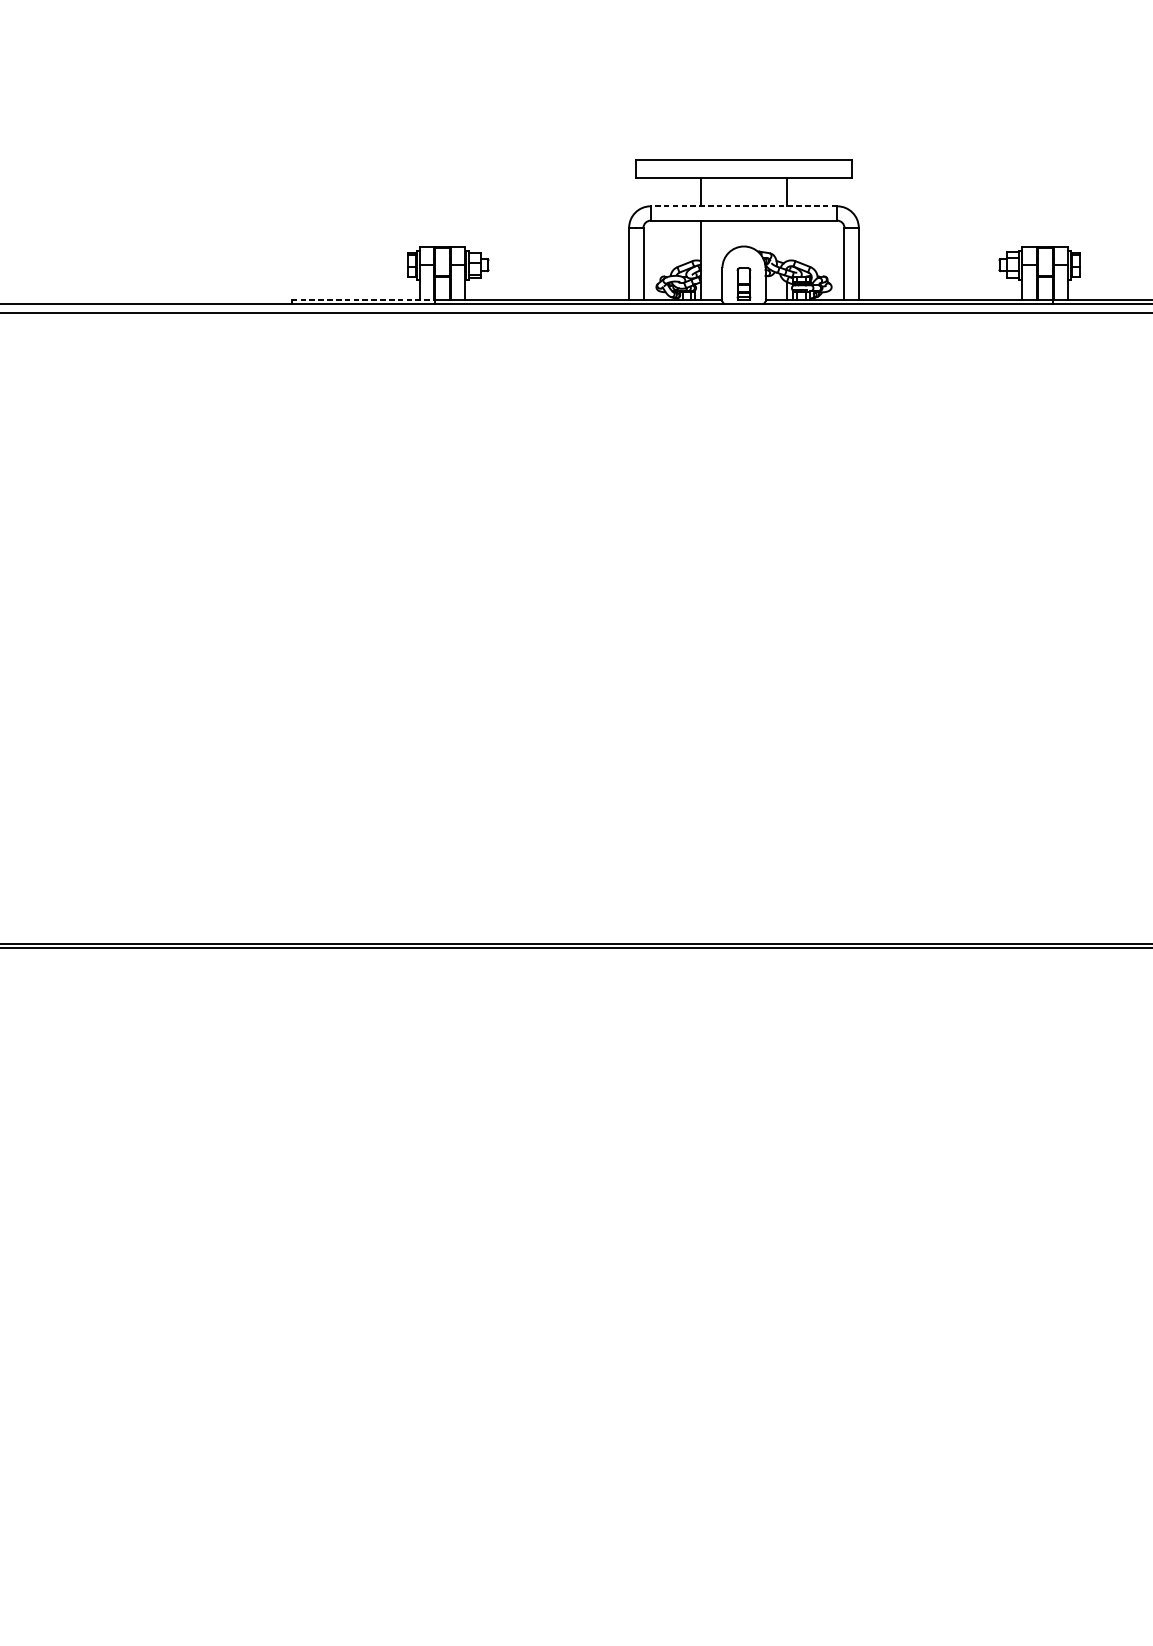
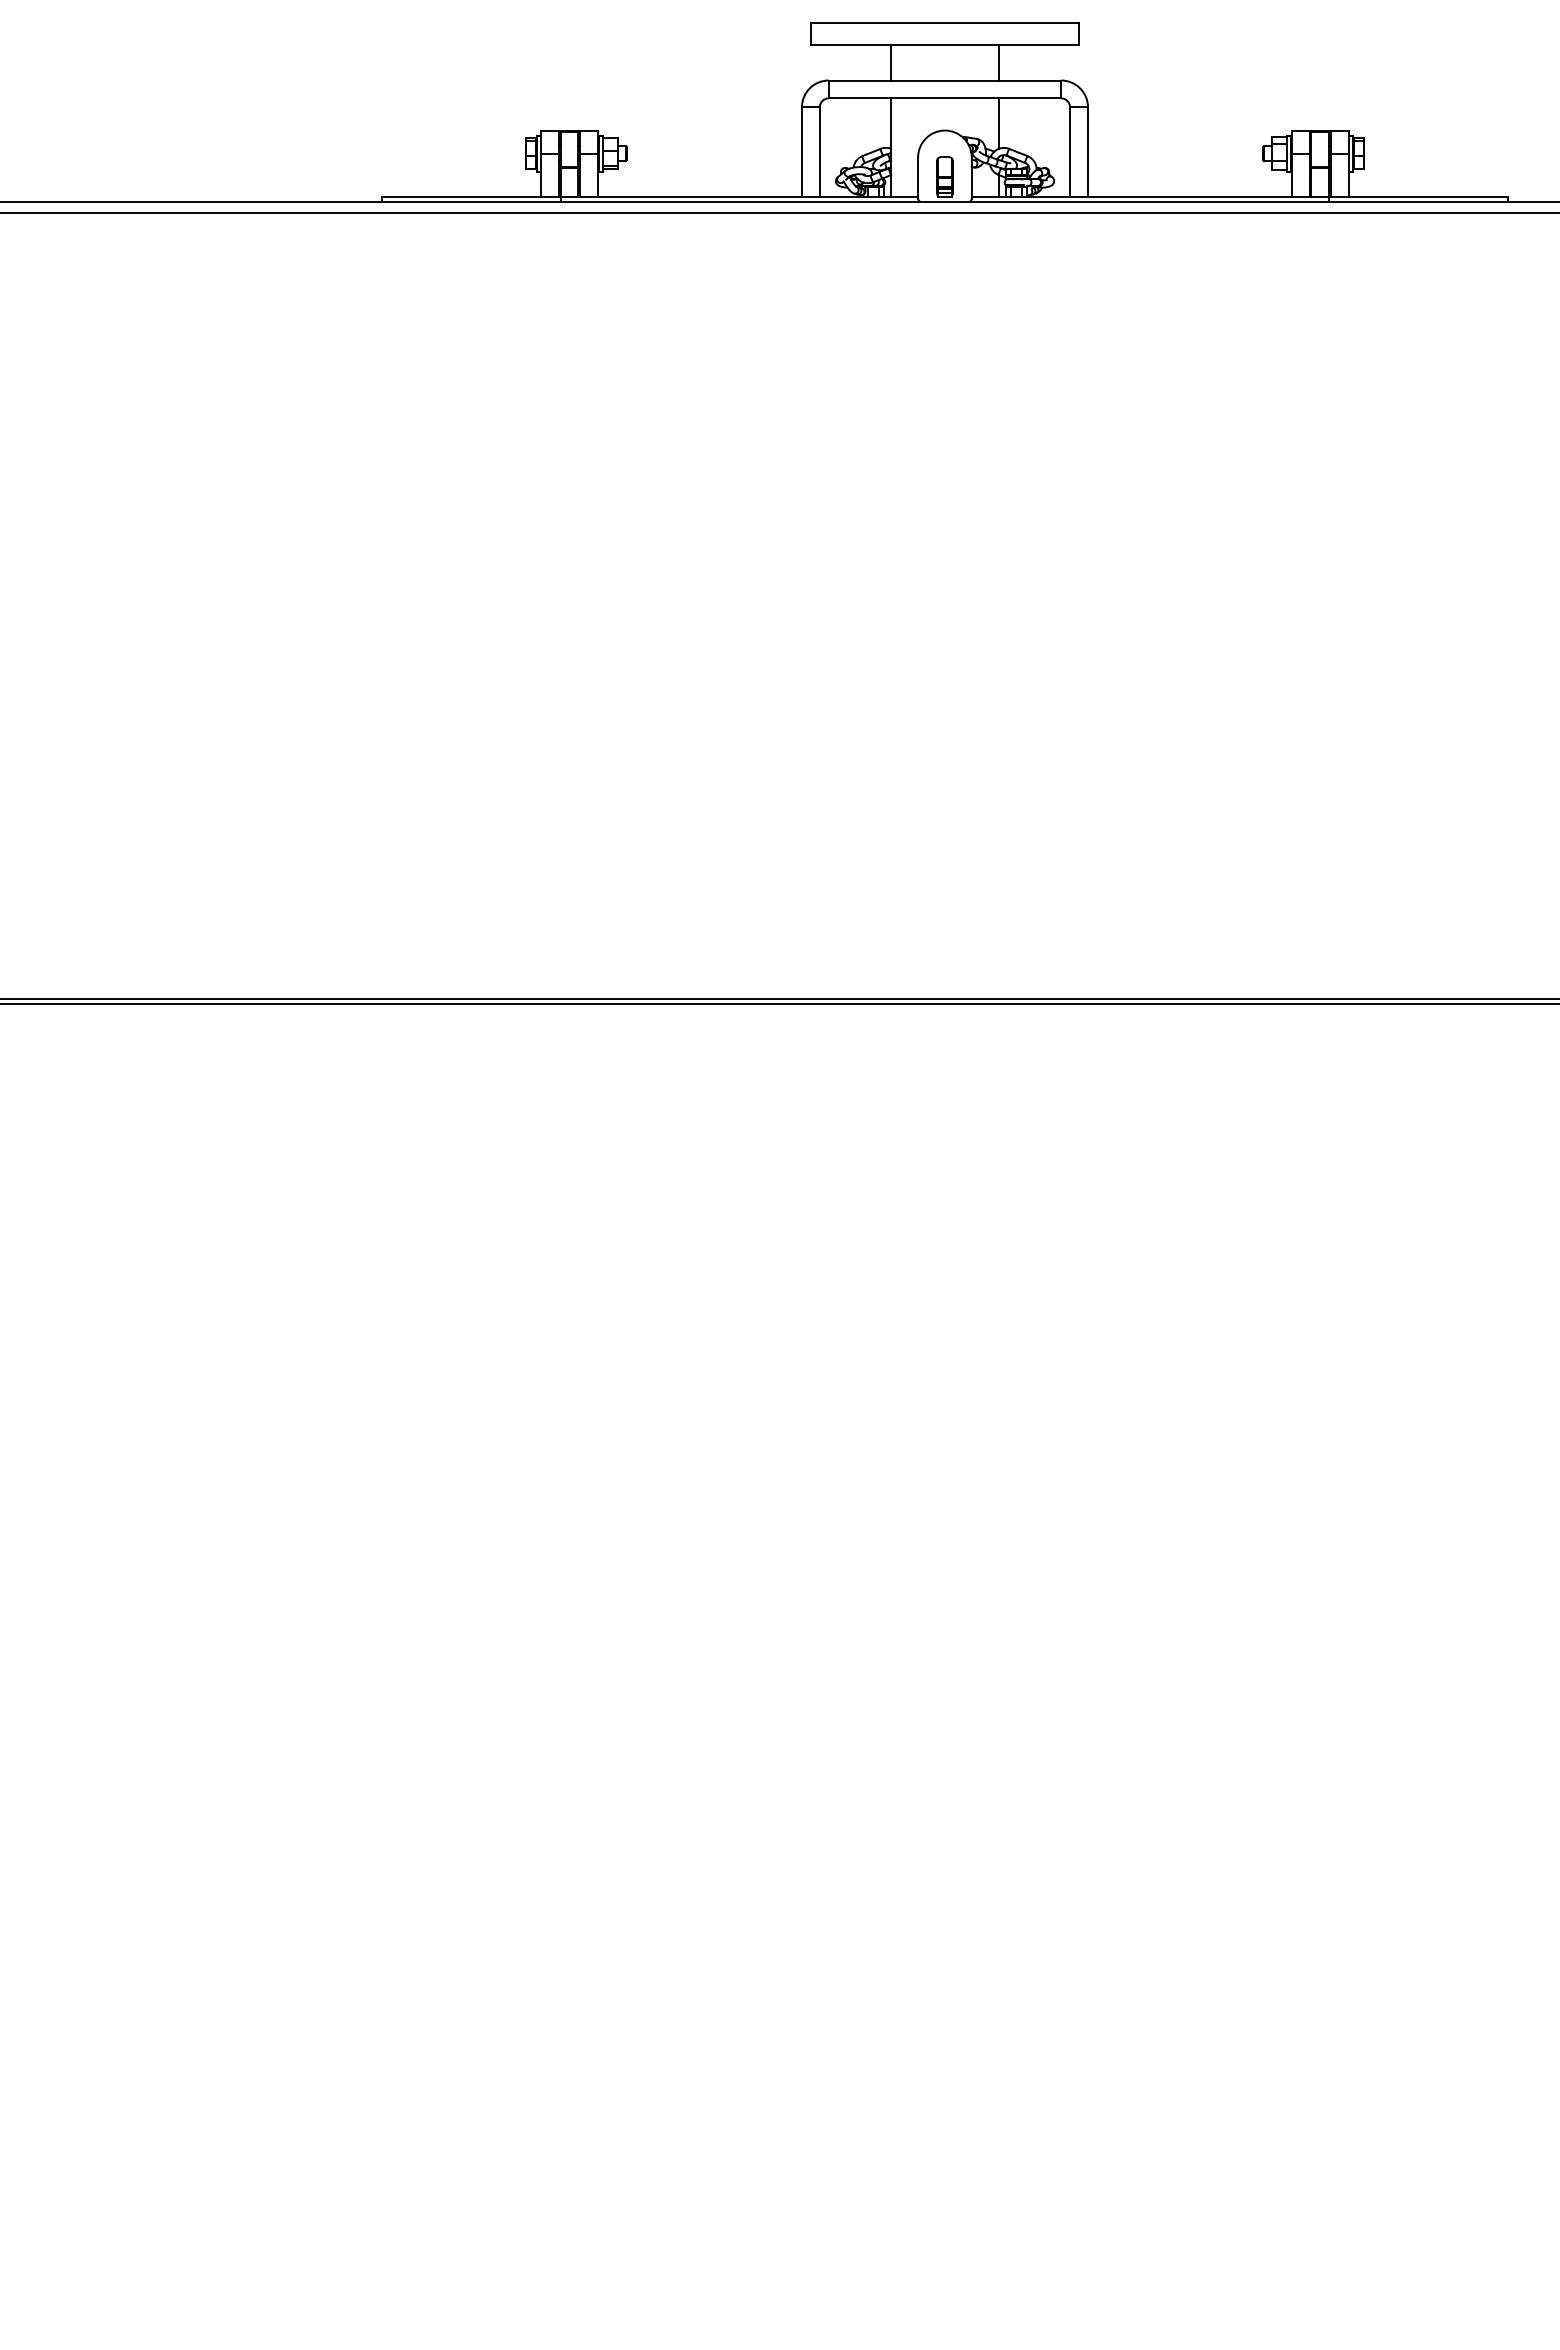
line: (743, 206) -> (944, 80), dashed -> solid
line: (786, 240) -> (998, 123), added
line: (363, 299) -> (471, 196), dashed -> solid

